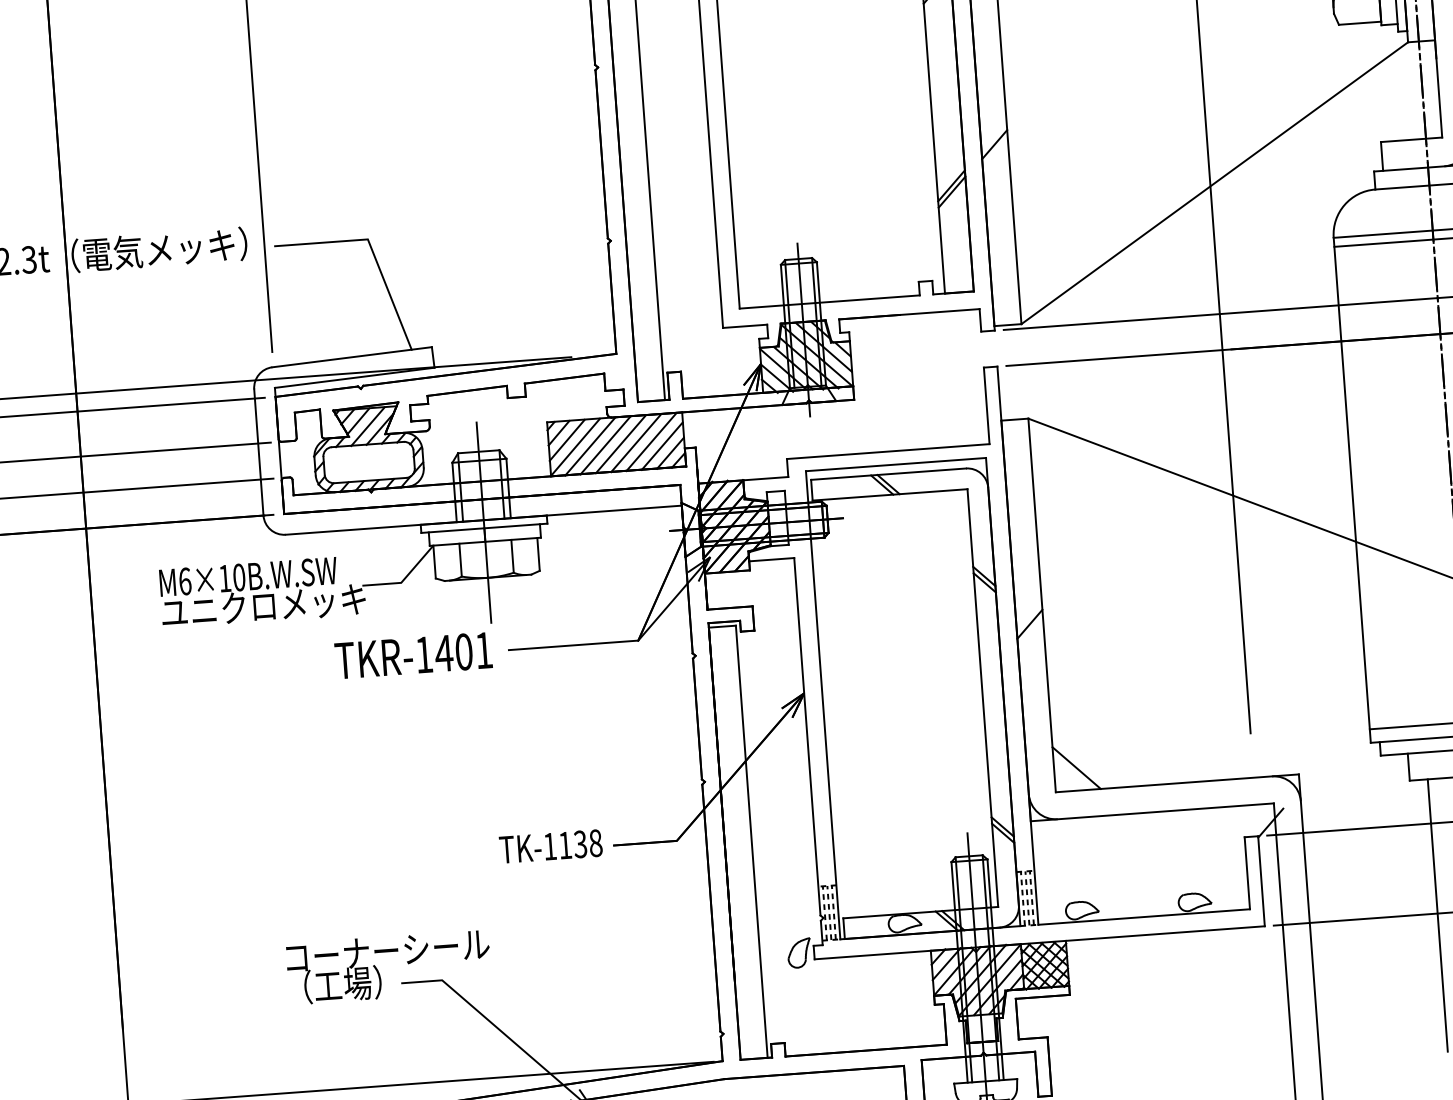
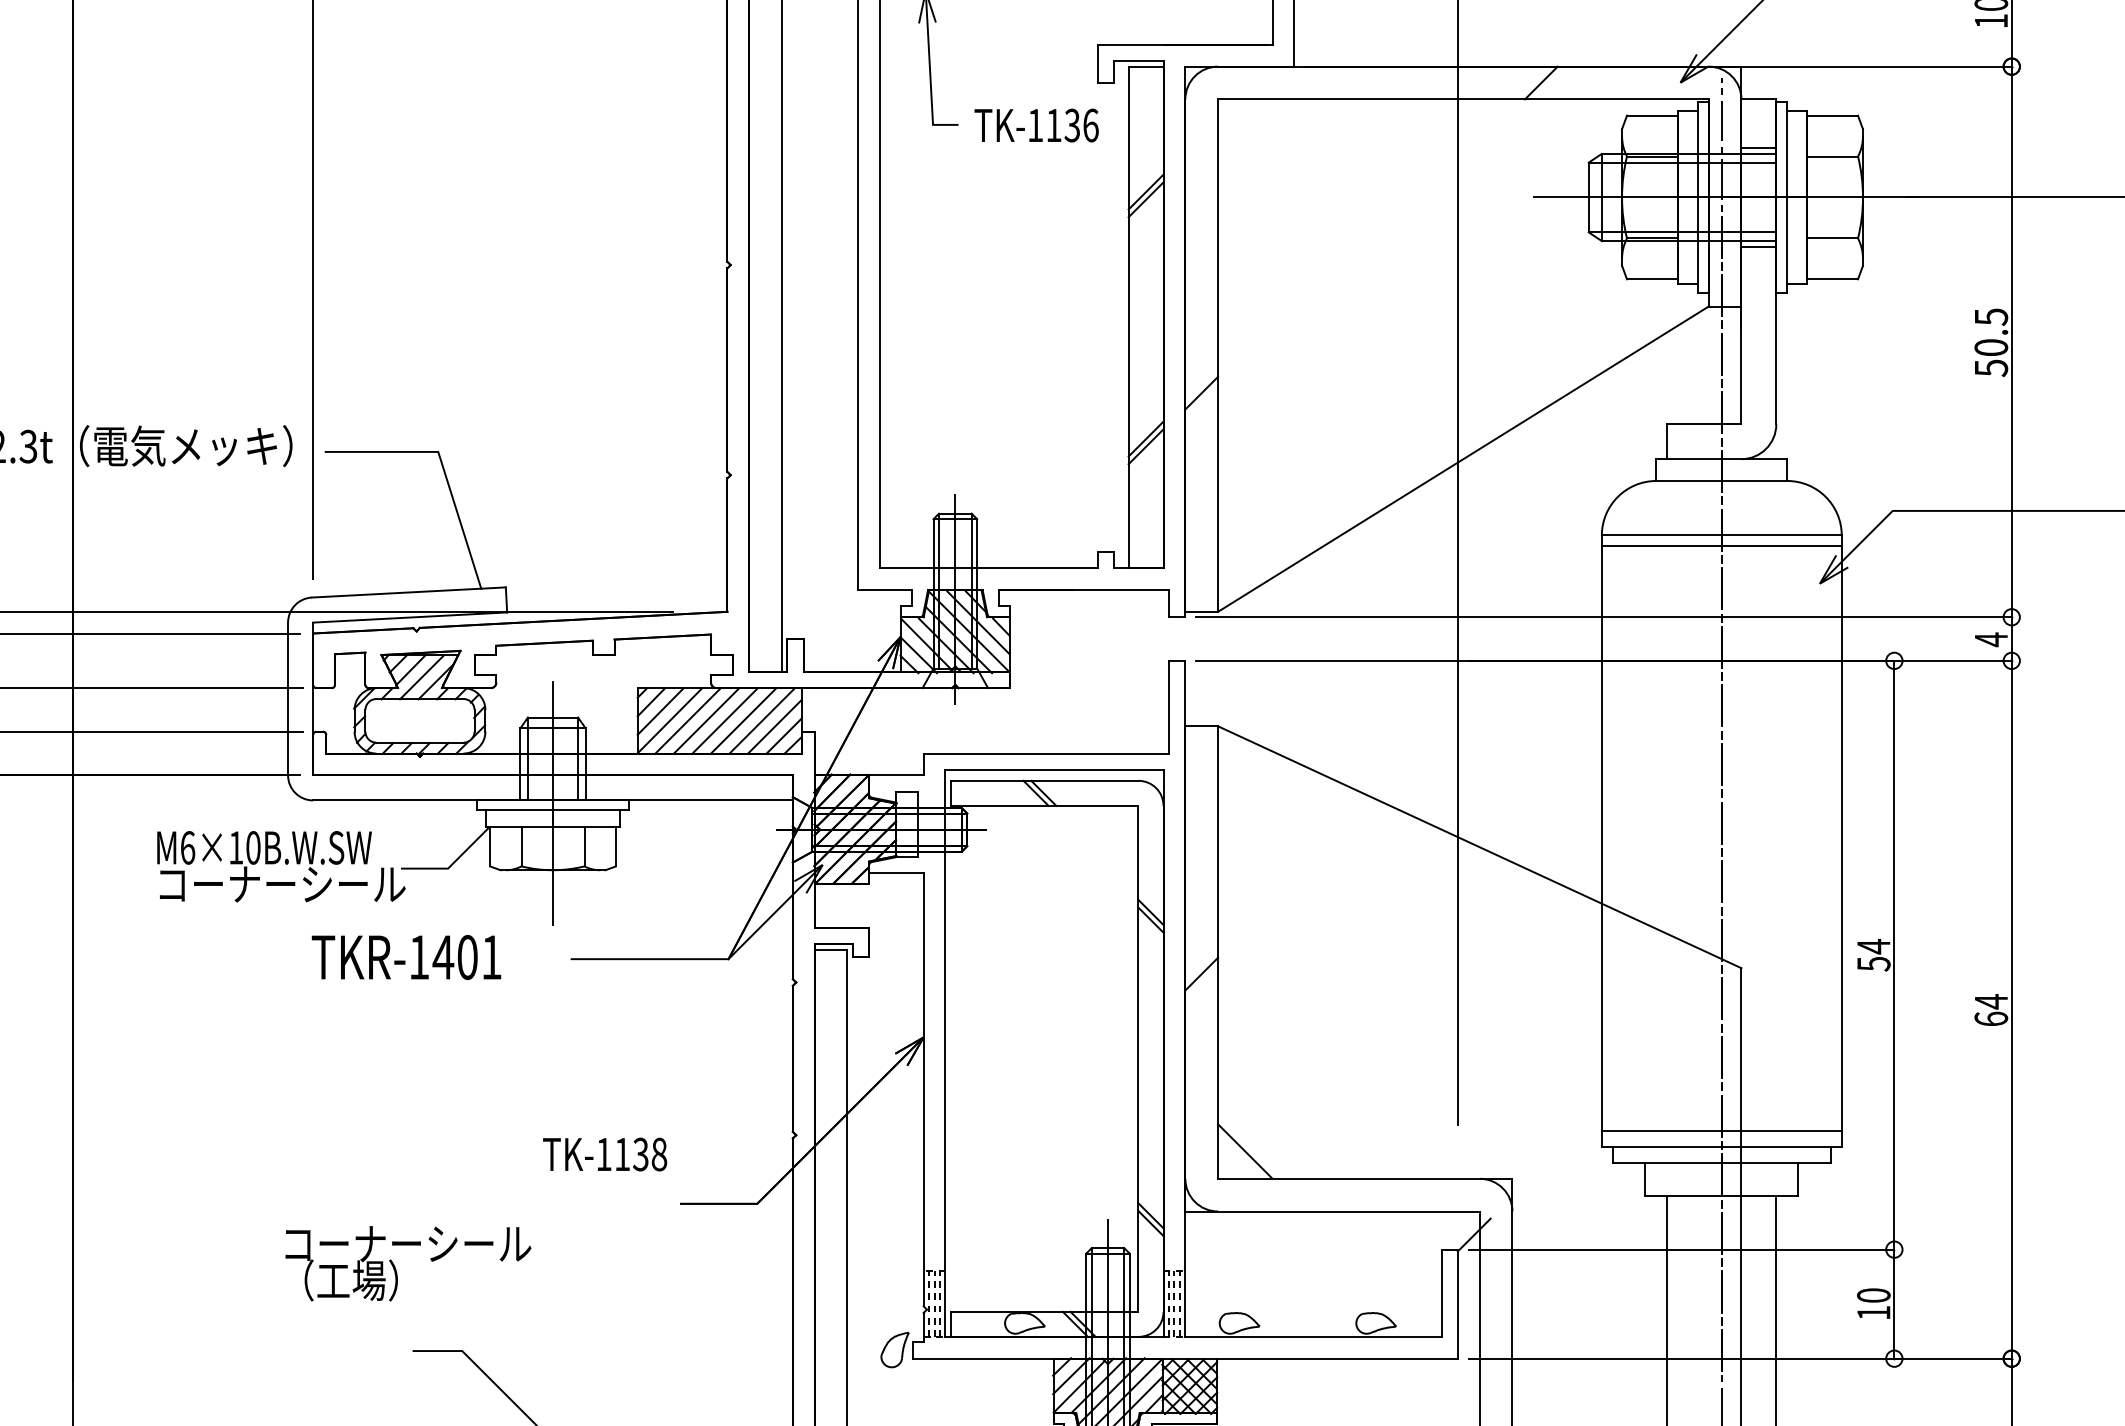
text: (264, 606) -> (281, 884), ユニクロメッキ -> コーナーシール
text: (413, 655) -> (406, 957), moved
text: (551, 846) -> (605, 1154), moved
text: (389, 967) -> (408, 1263), moved

